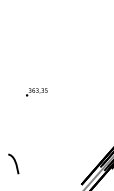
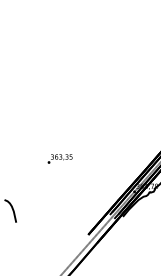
text: (36, 91) -> (59, 158), moved

